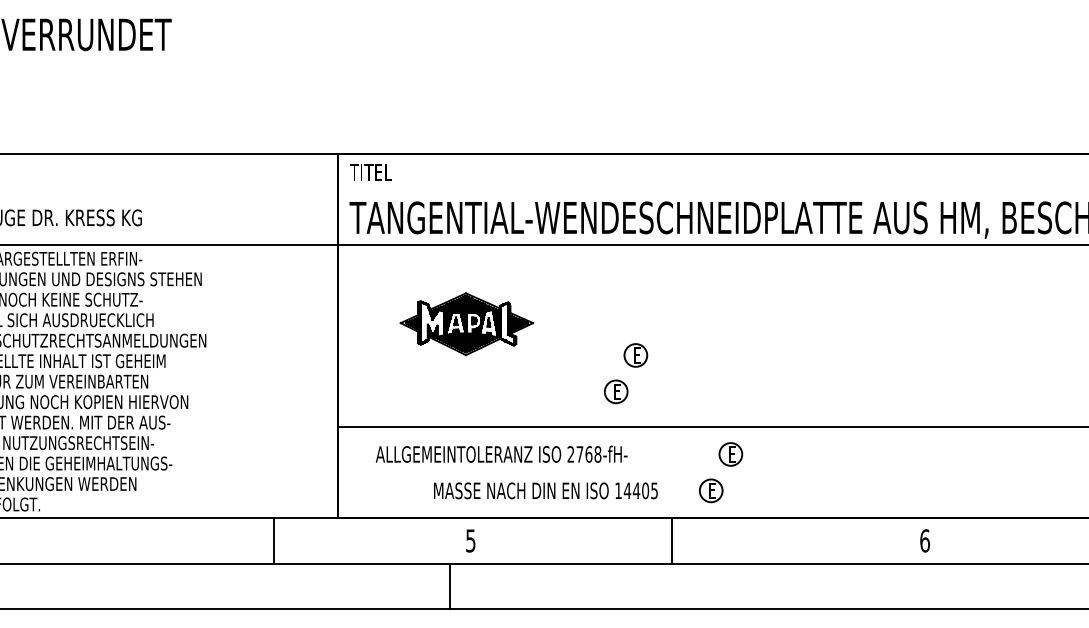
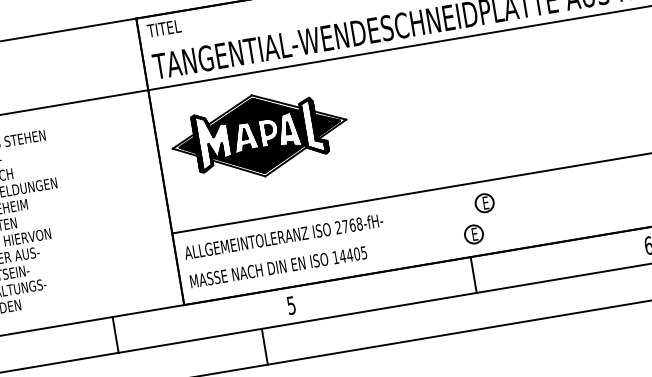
part: (466, 323) -> (259, 134), size x1.67
part: (630, 366) -> (394, 147), removed
text: (501, 453) -> (283, 236), moved
text: (545, 490) -> (278, 266), moved
line: (274, 540) -> (115, 334), moved
line: (672, 540) -> (473, 274), moved
line: (450, 586) -> (264, 346), moved

